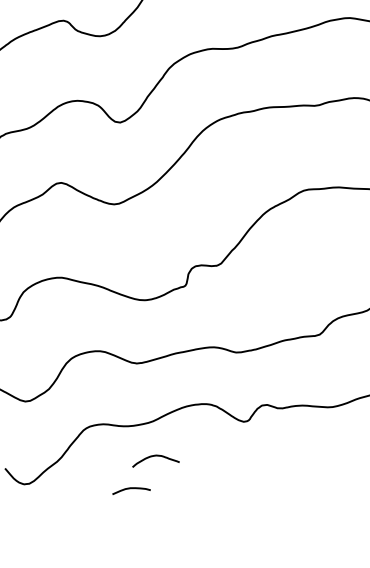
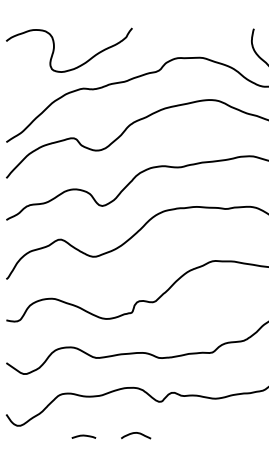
curve: (155, 456) -> (136, 433), moved

